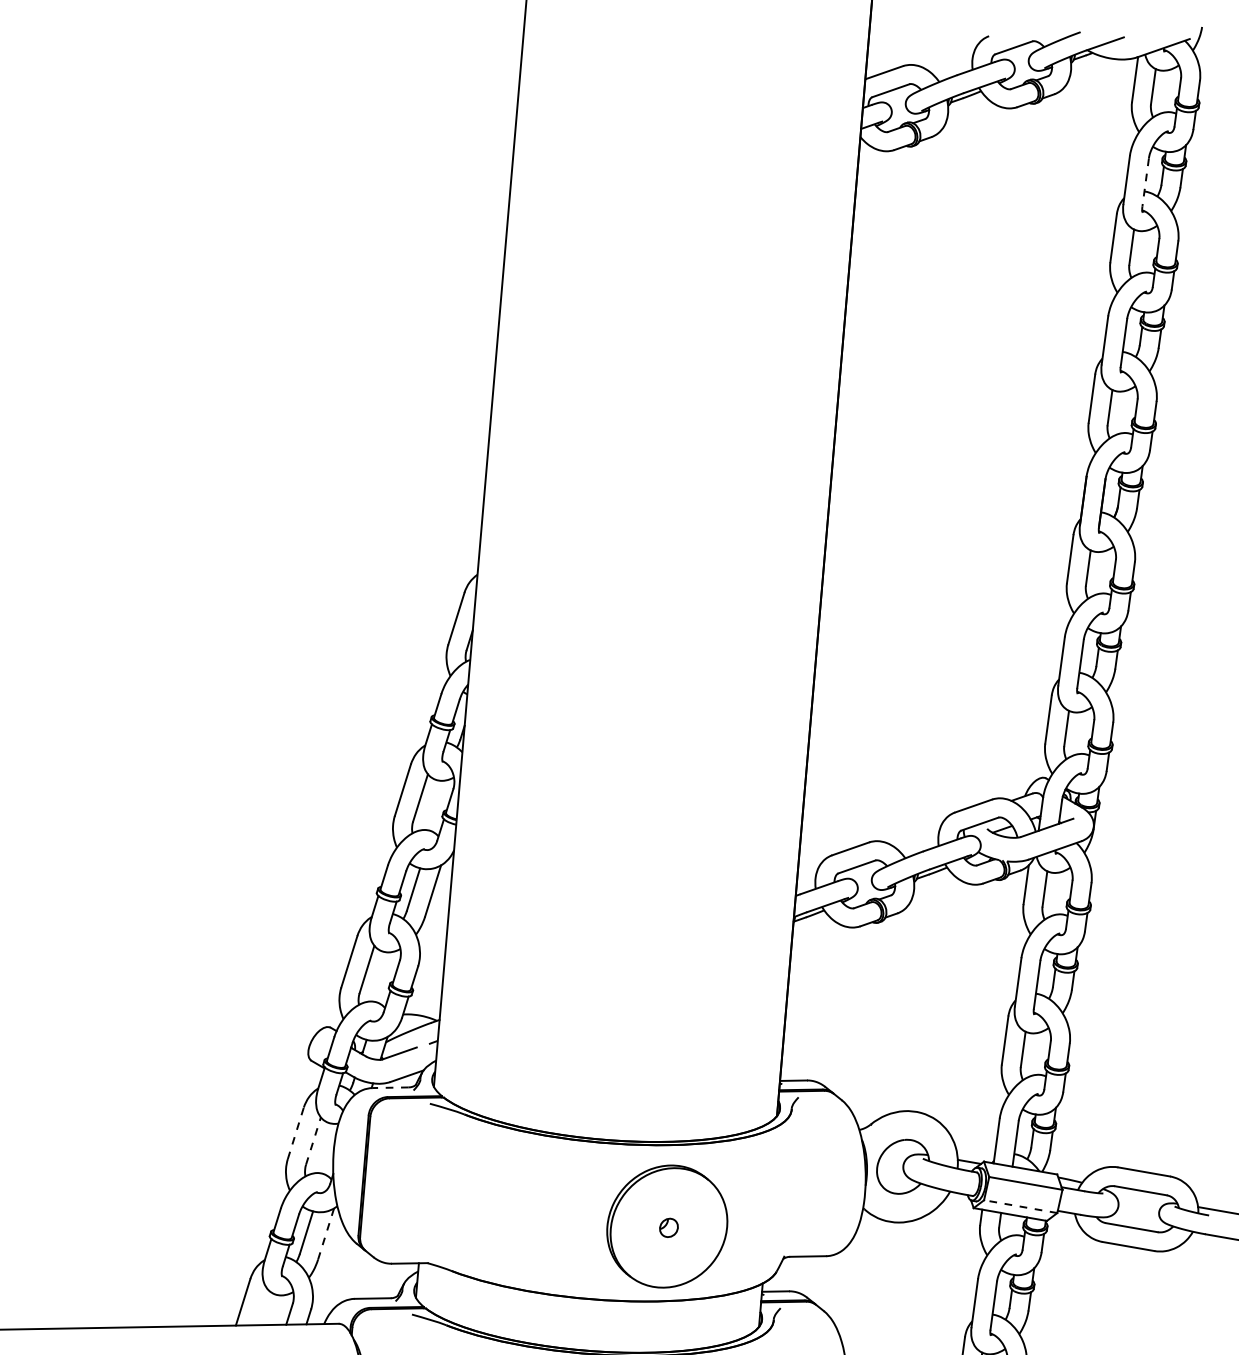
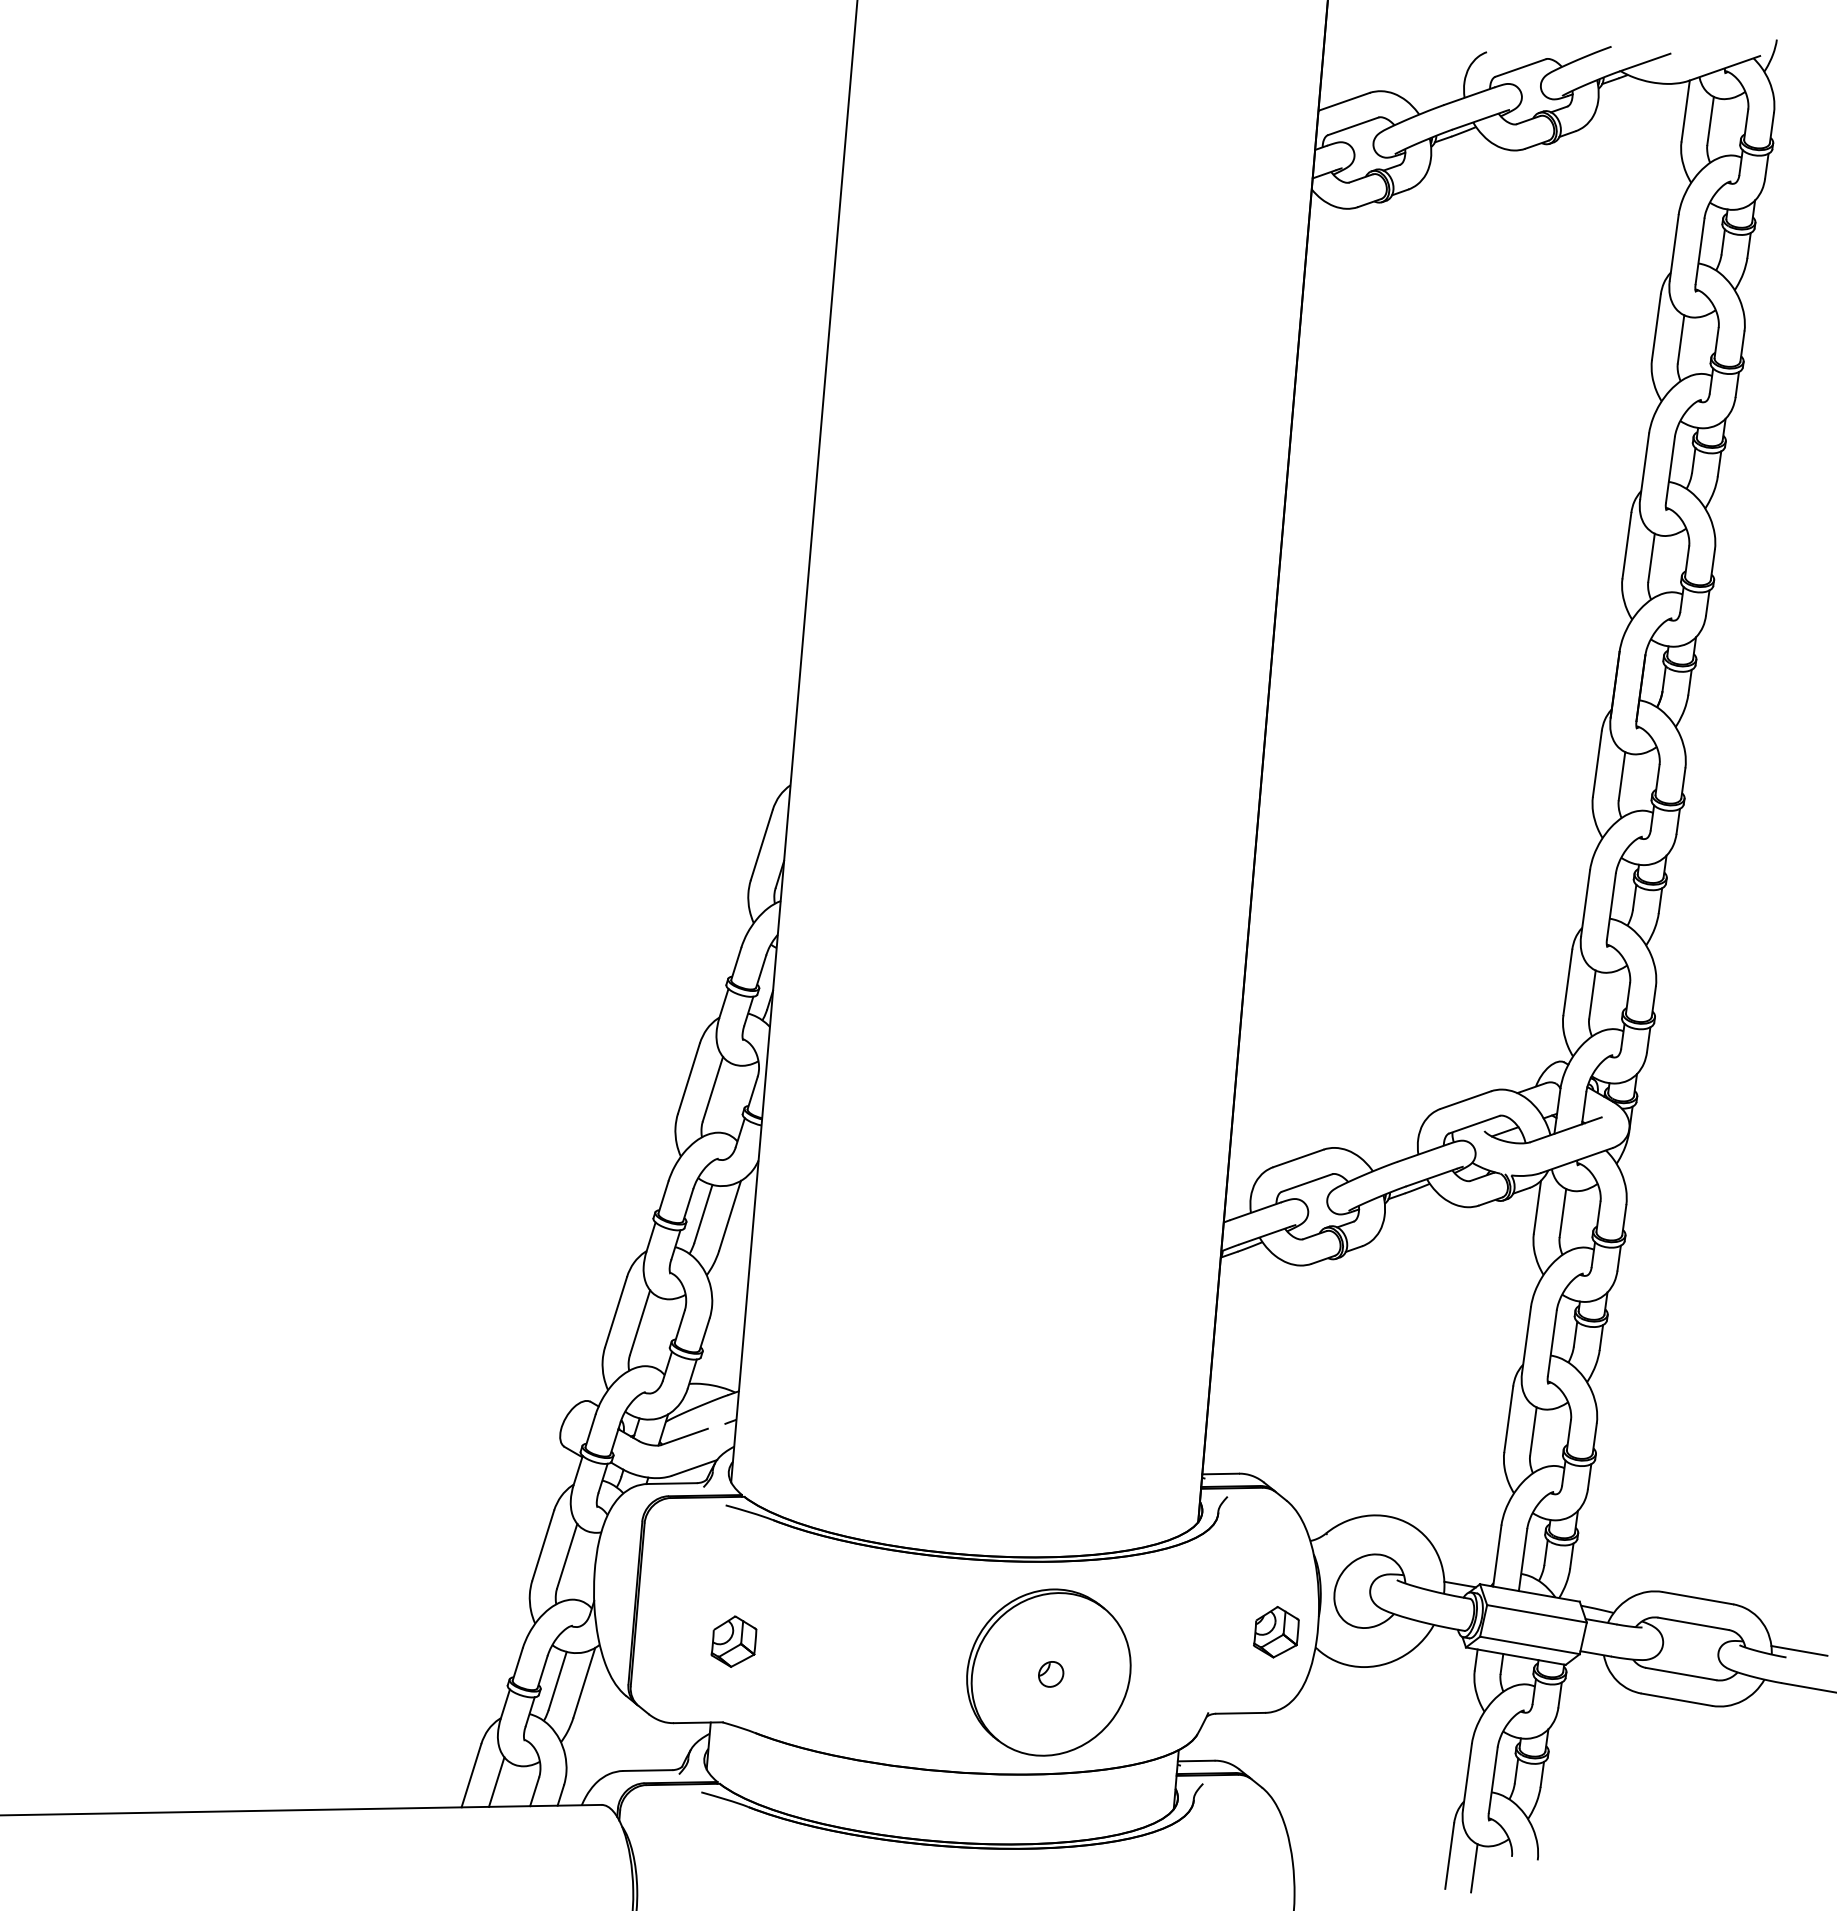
line: (1145, 182) -> (1700, 251), dashed -> solid
line: (390, 1087) -> (671, 1483), dashed -> solid
line: (296, 1133) -> (543, 1545), dashed -> solid
line: (313, 1141) -> (567, 1556), dashed -> solid
part: (834, 1197) -> (1276, 1632), added
part: (435, 1203) -> (733, 1641), added
line: (1020, 1206) -> (1529, 1645), dashed -> solid
line: (326, 1233) -> (584, 1682), dashed -> solid
line: (261, 1306) -> (496, 1781), added

